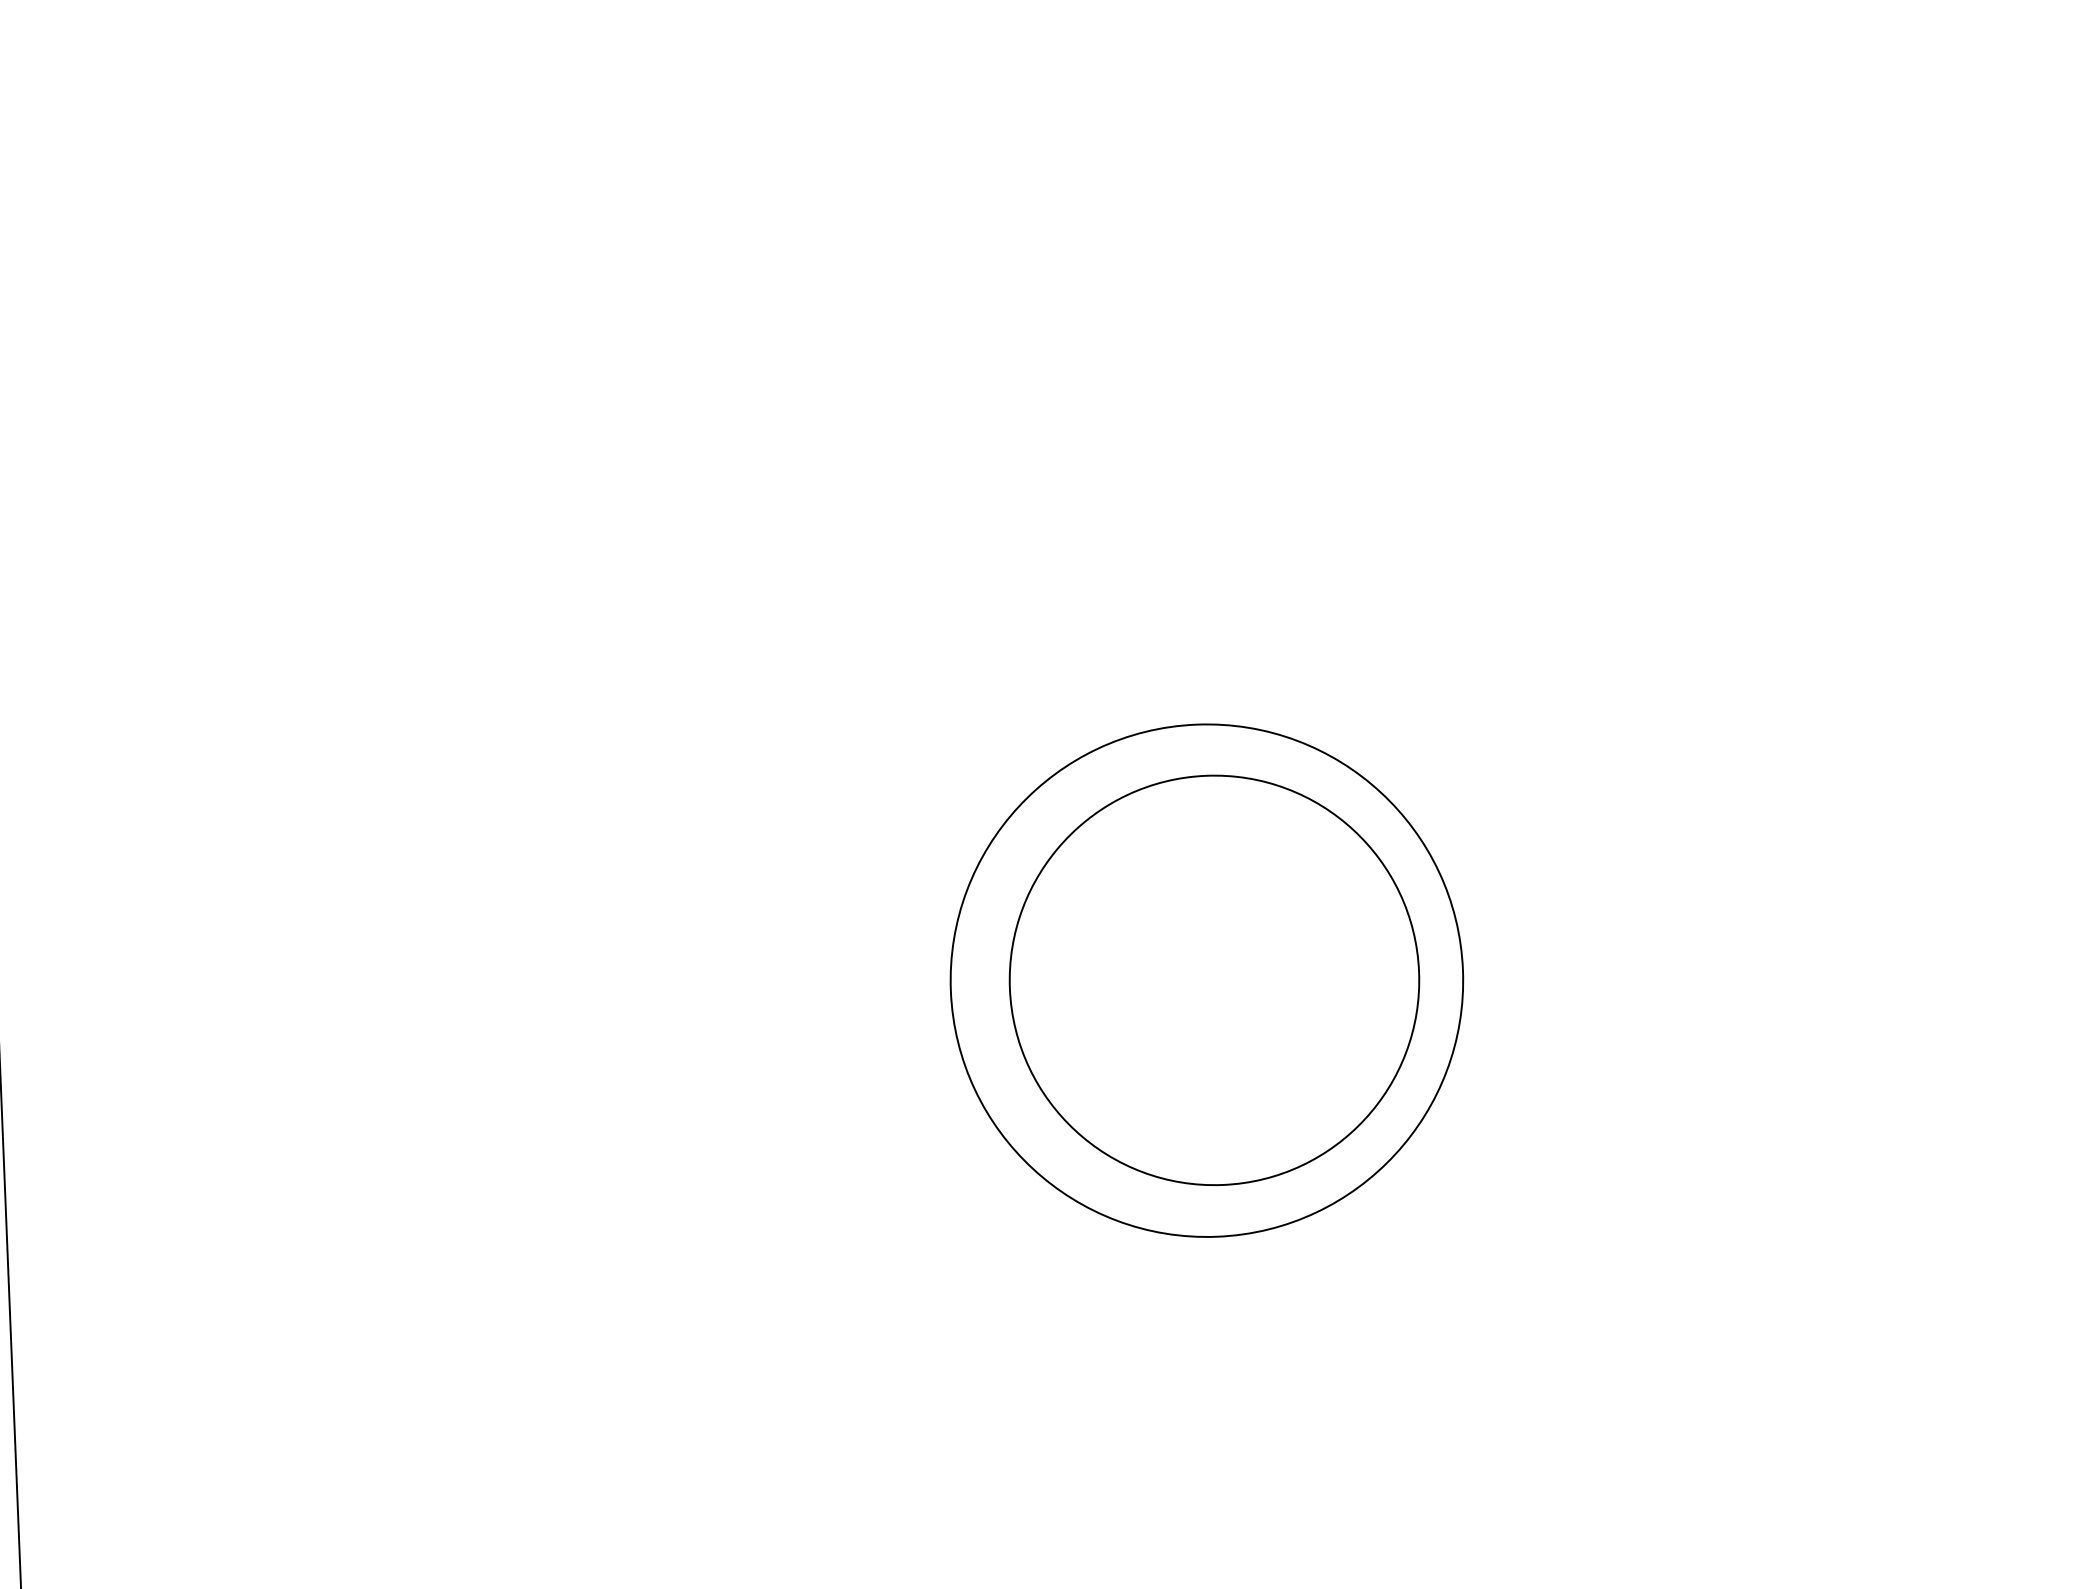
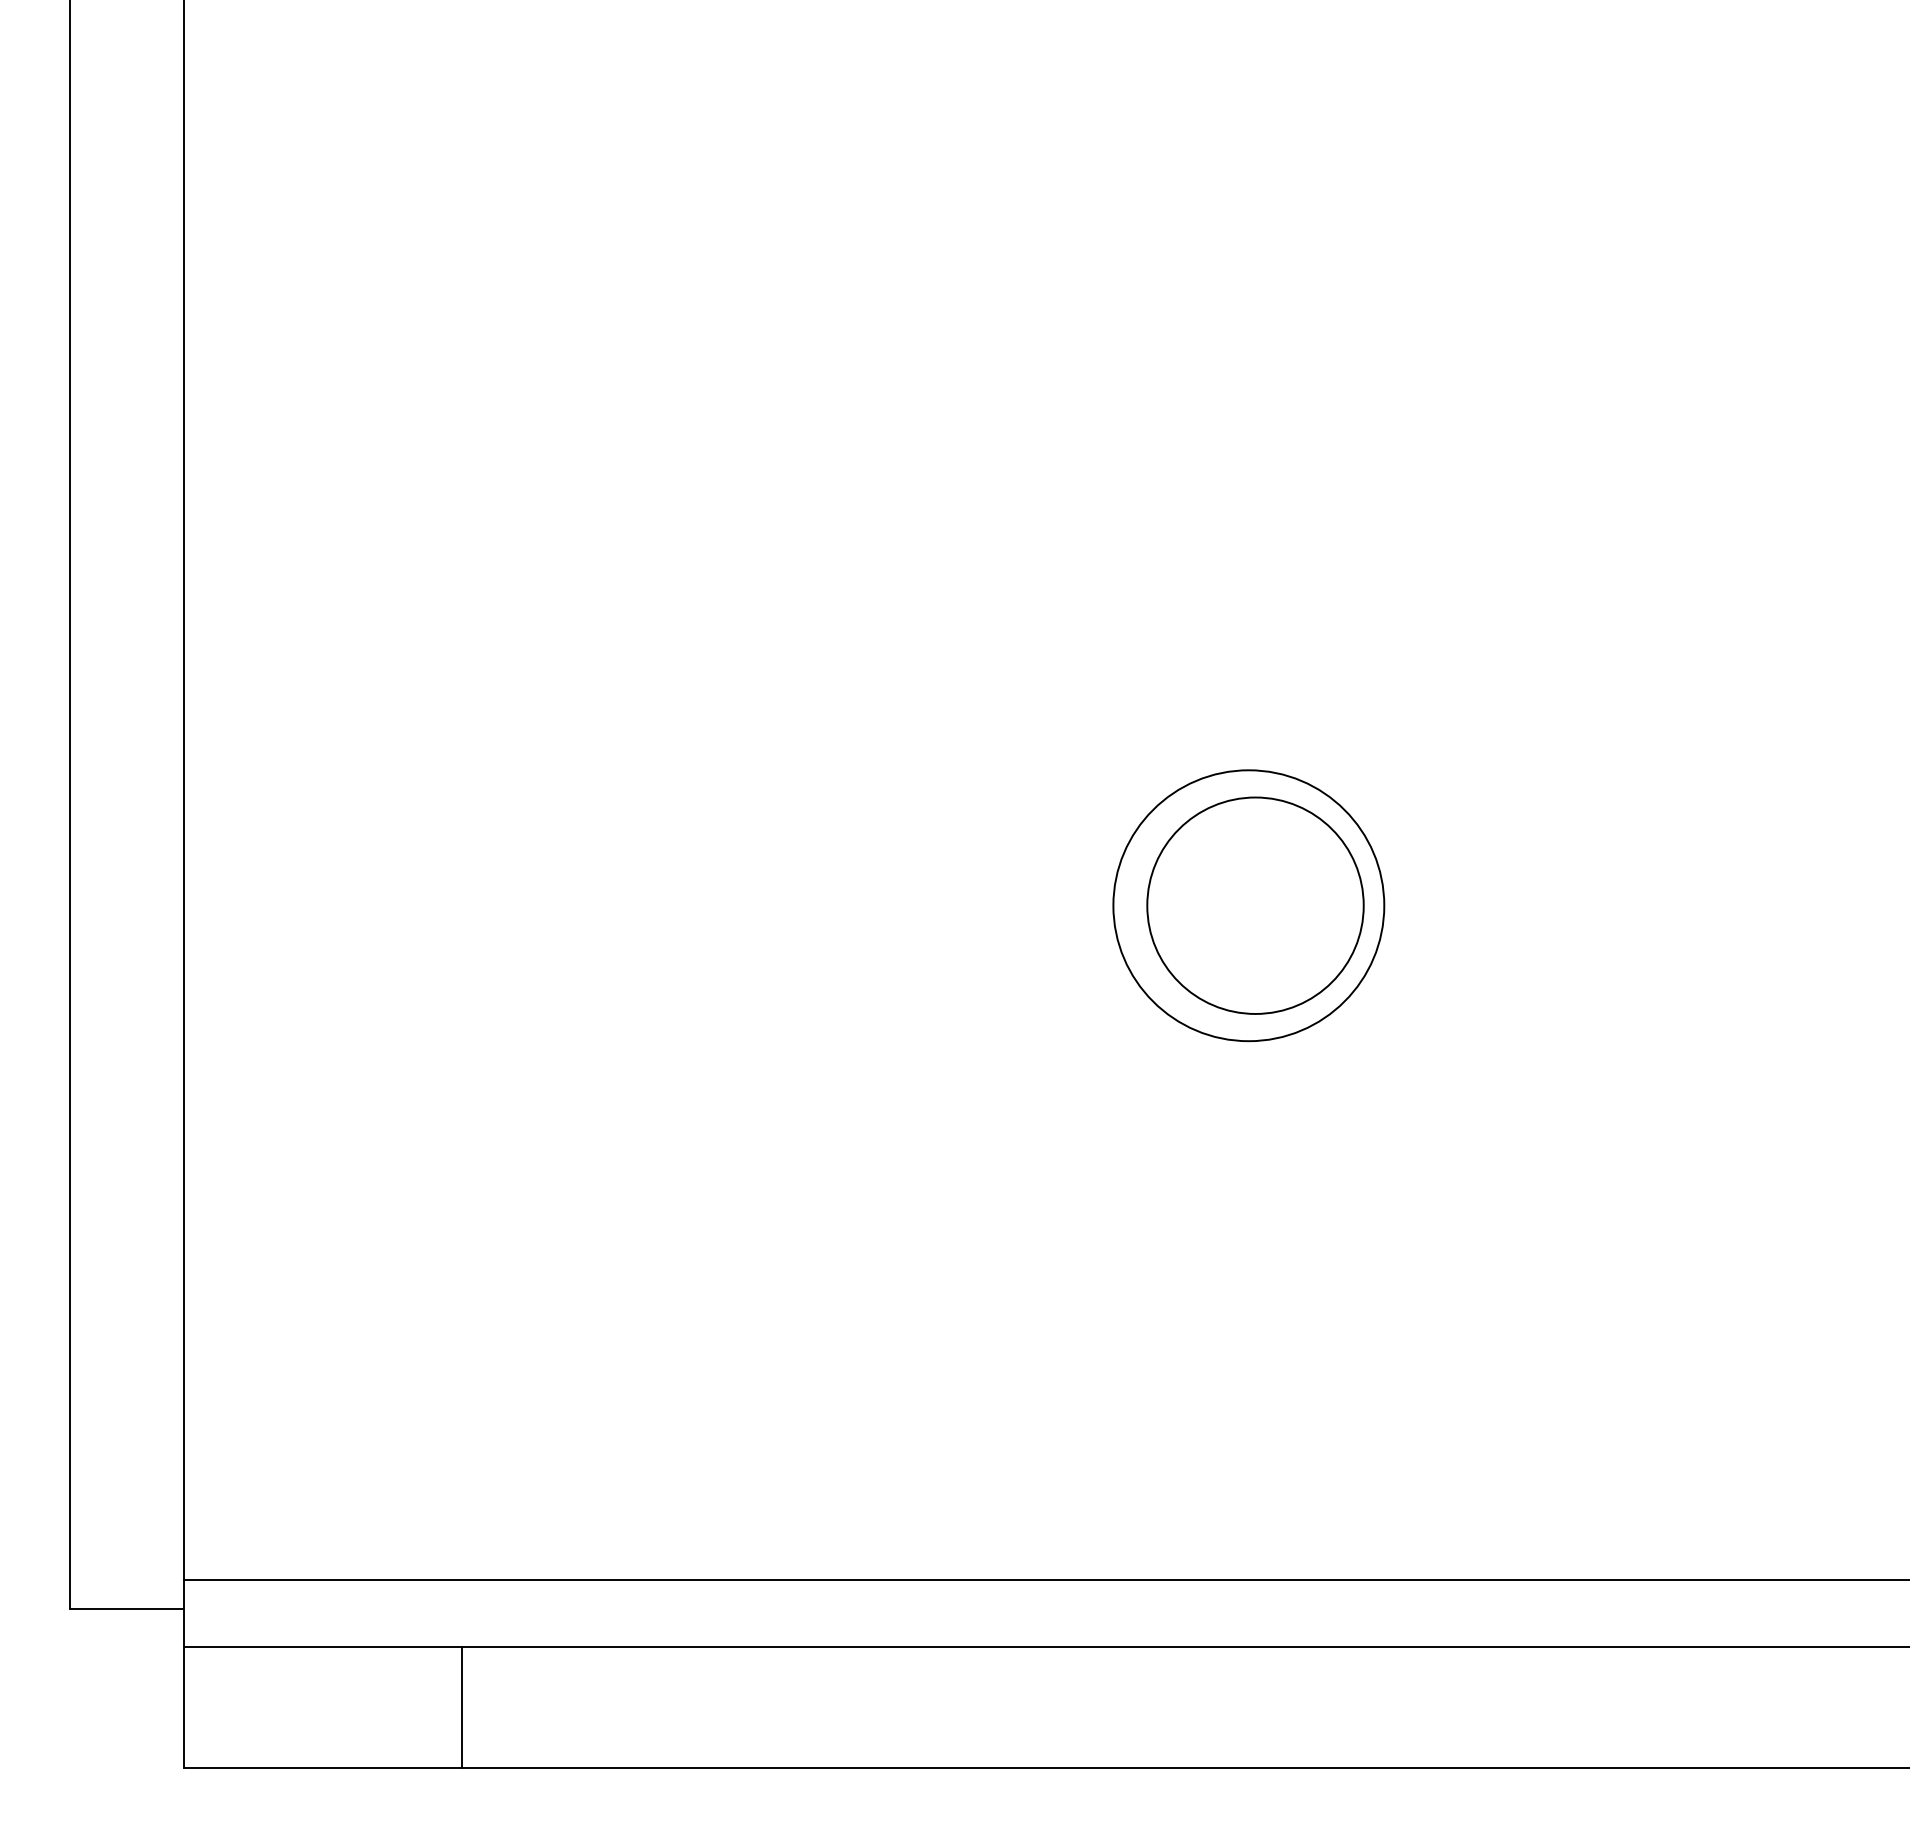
circle: (1206, 980) -> (1248, 905), size x0.6
circle: (1214, 980) -> (1255, 905), size x0.6

